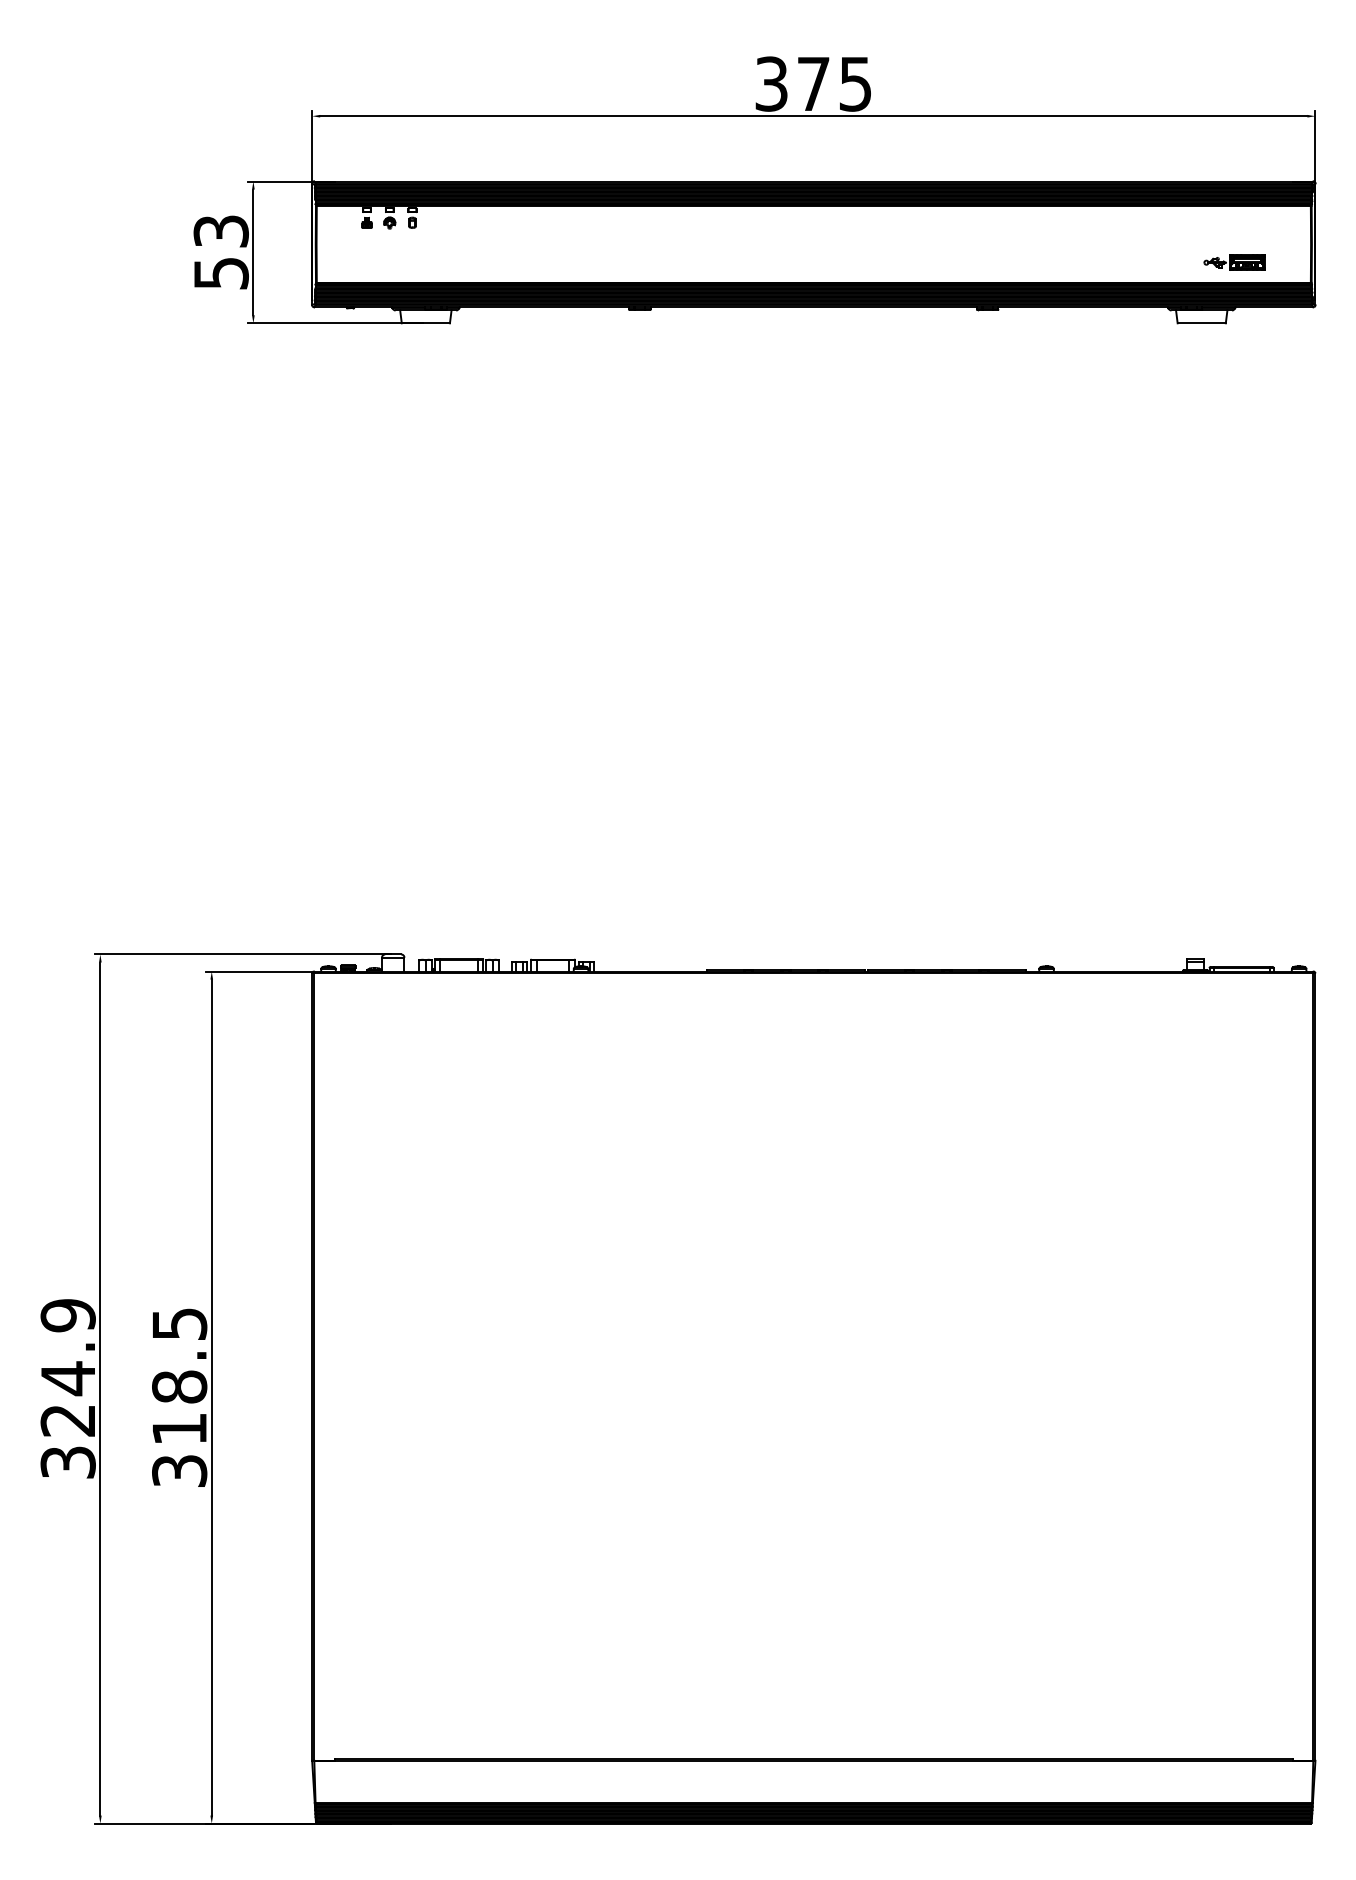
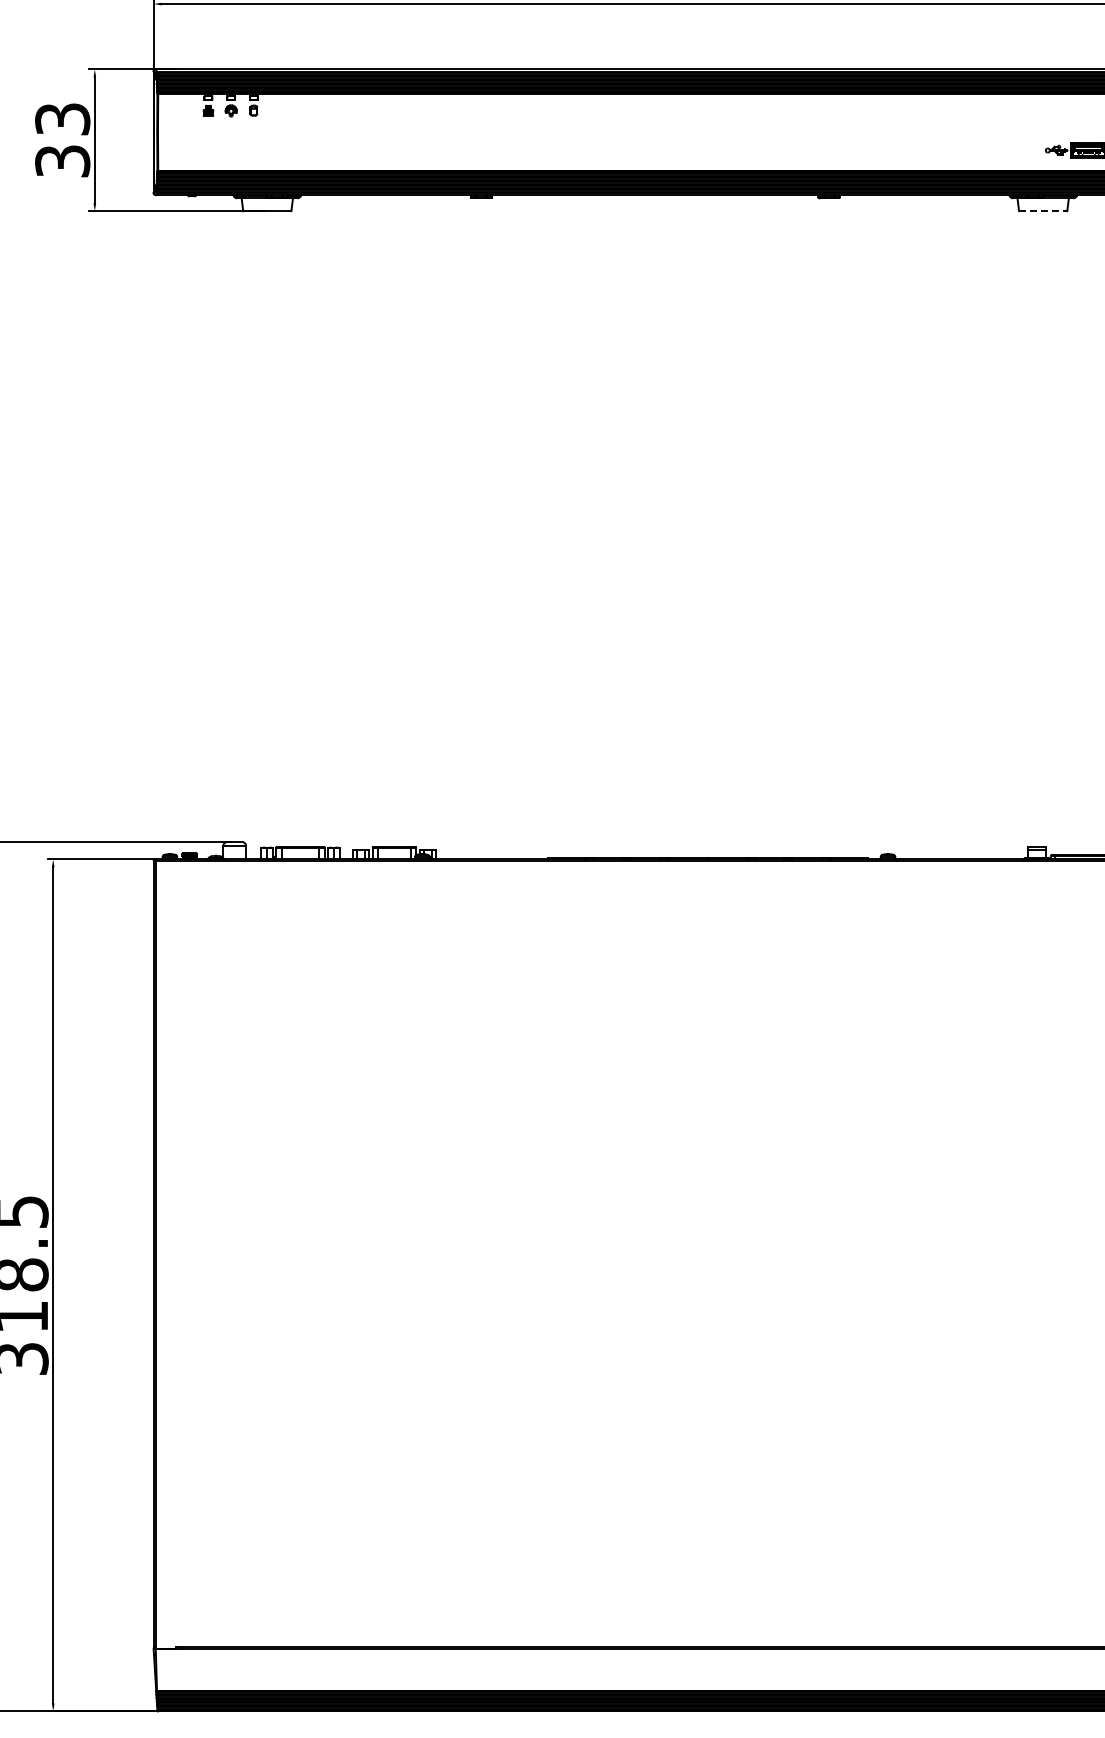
text: (220, 272) -> (61, 160), 53 -> 33
line: (1202, 323) -> (1043, 211), solid -> dashed

